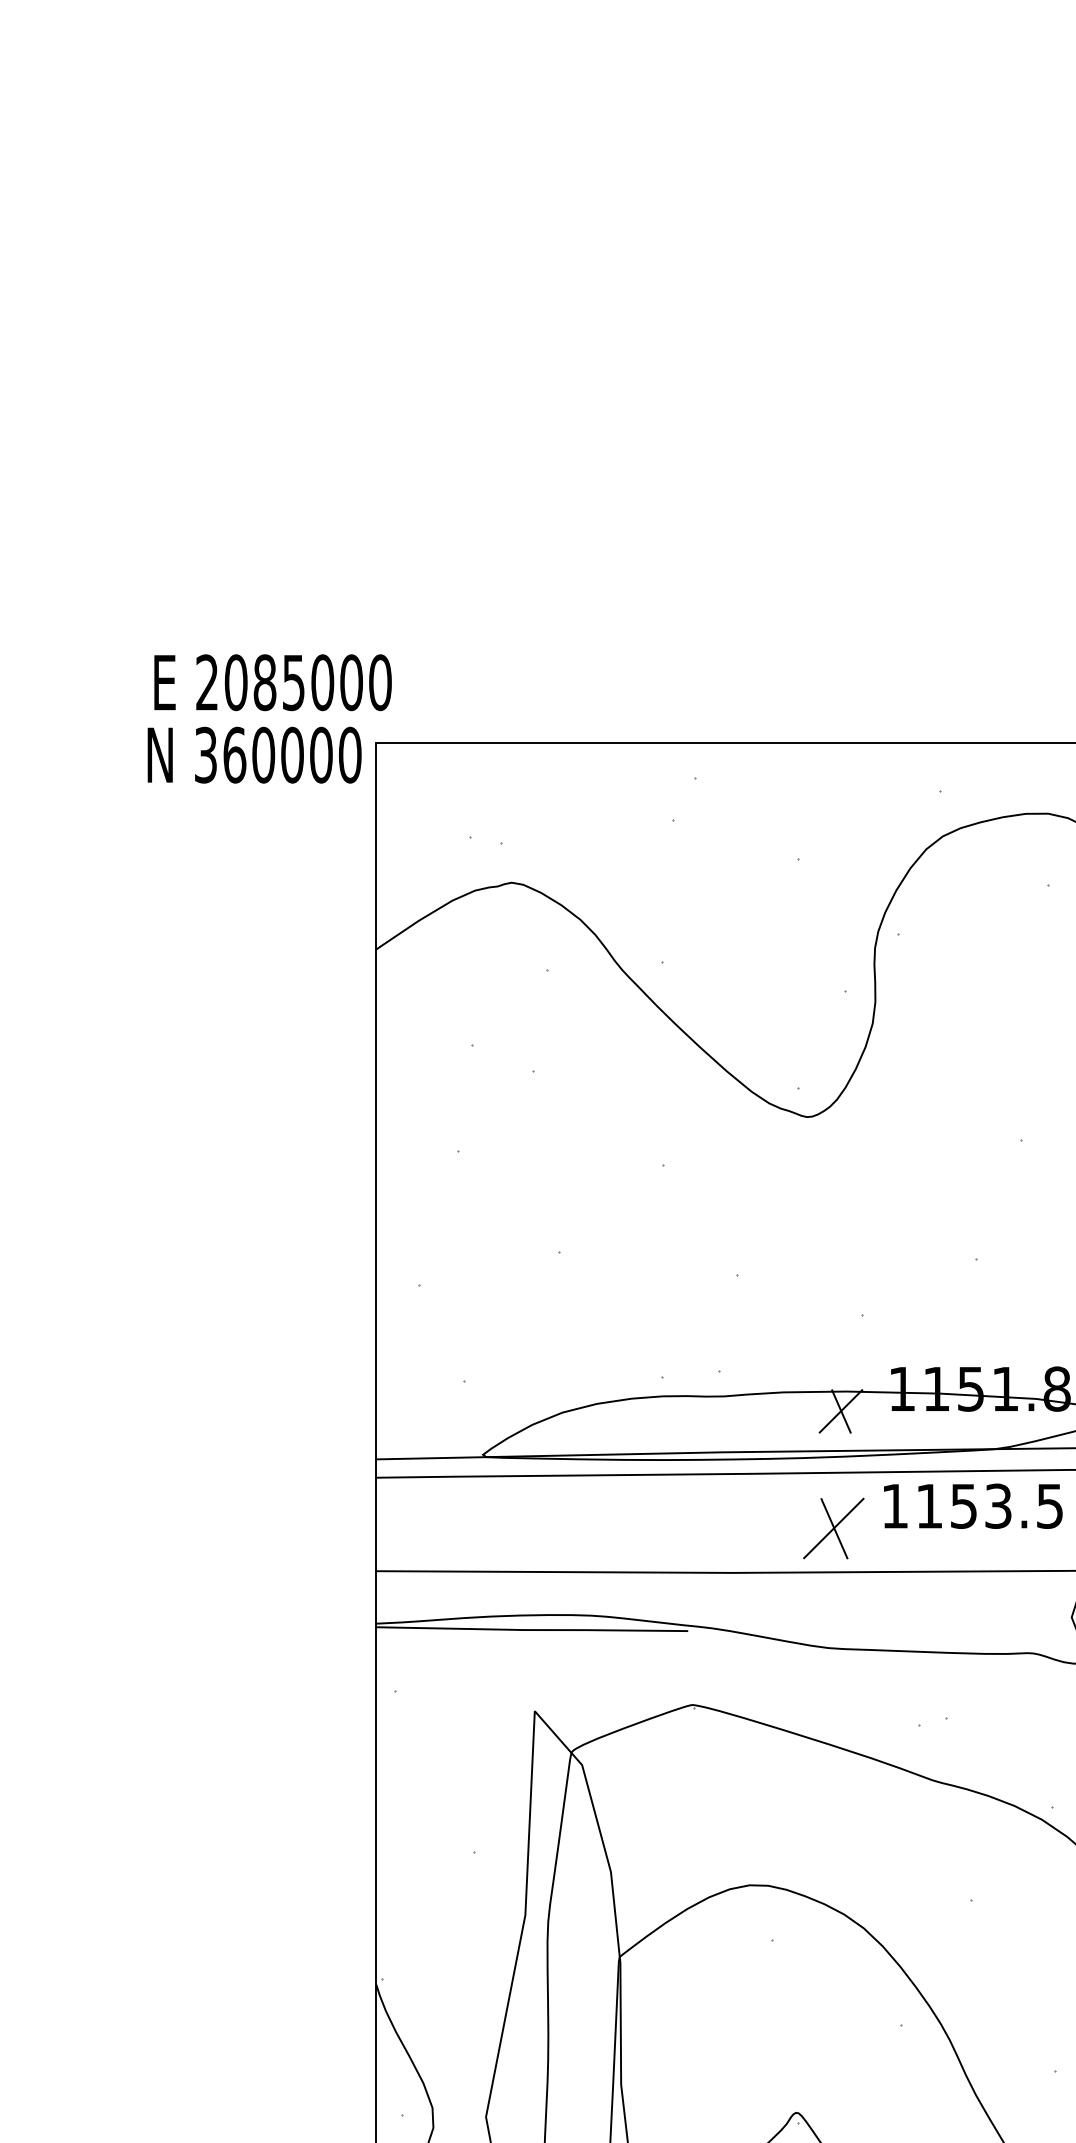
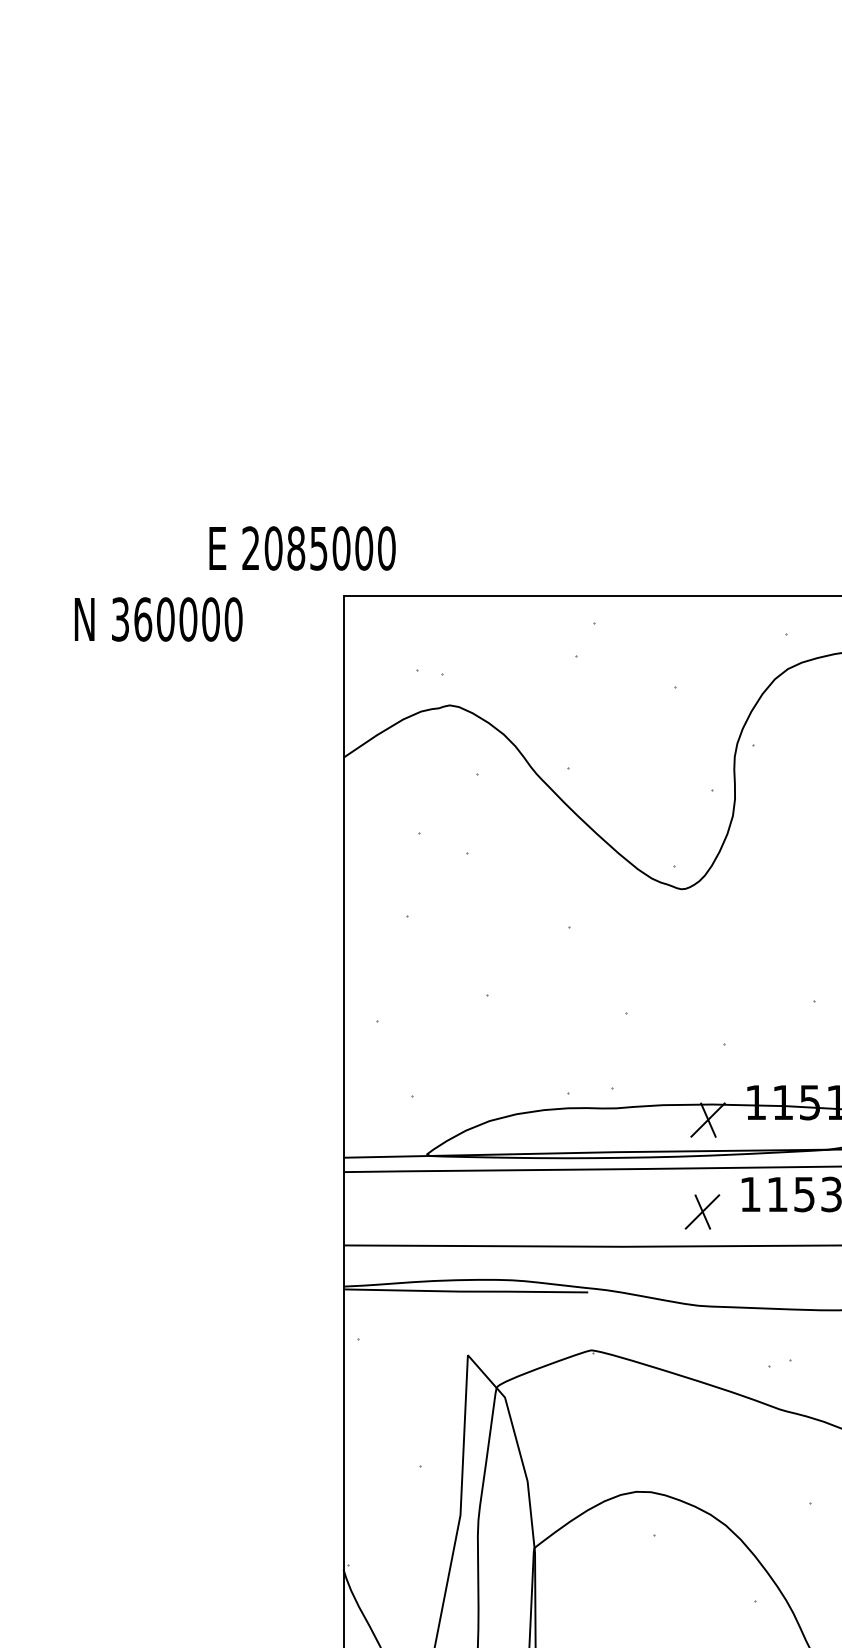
text: (272, 682) -> (302, 548), moved
text: (254, 754) -> (158, 618), moved
part: (833, 1528) -> (702, 1211), size x0.71

